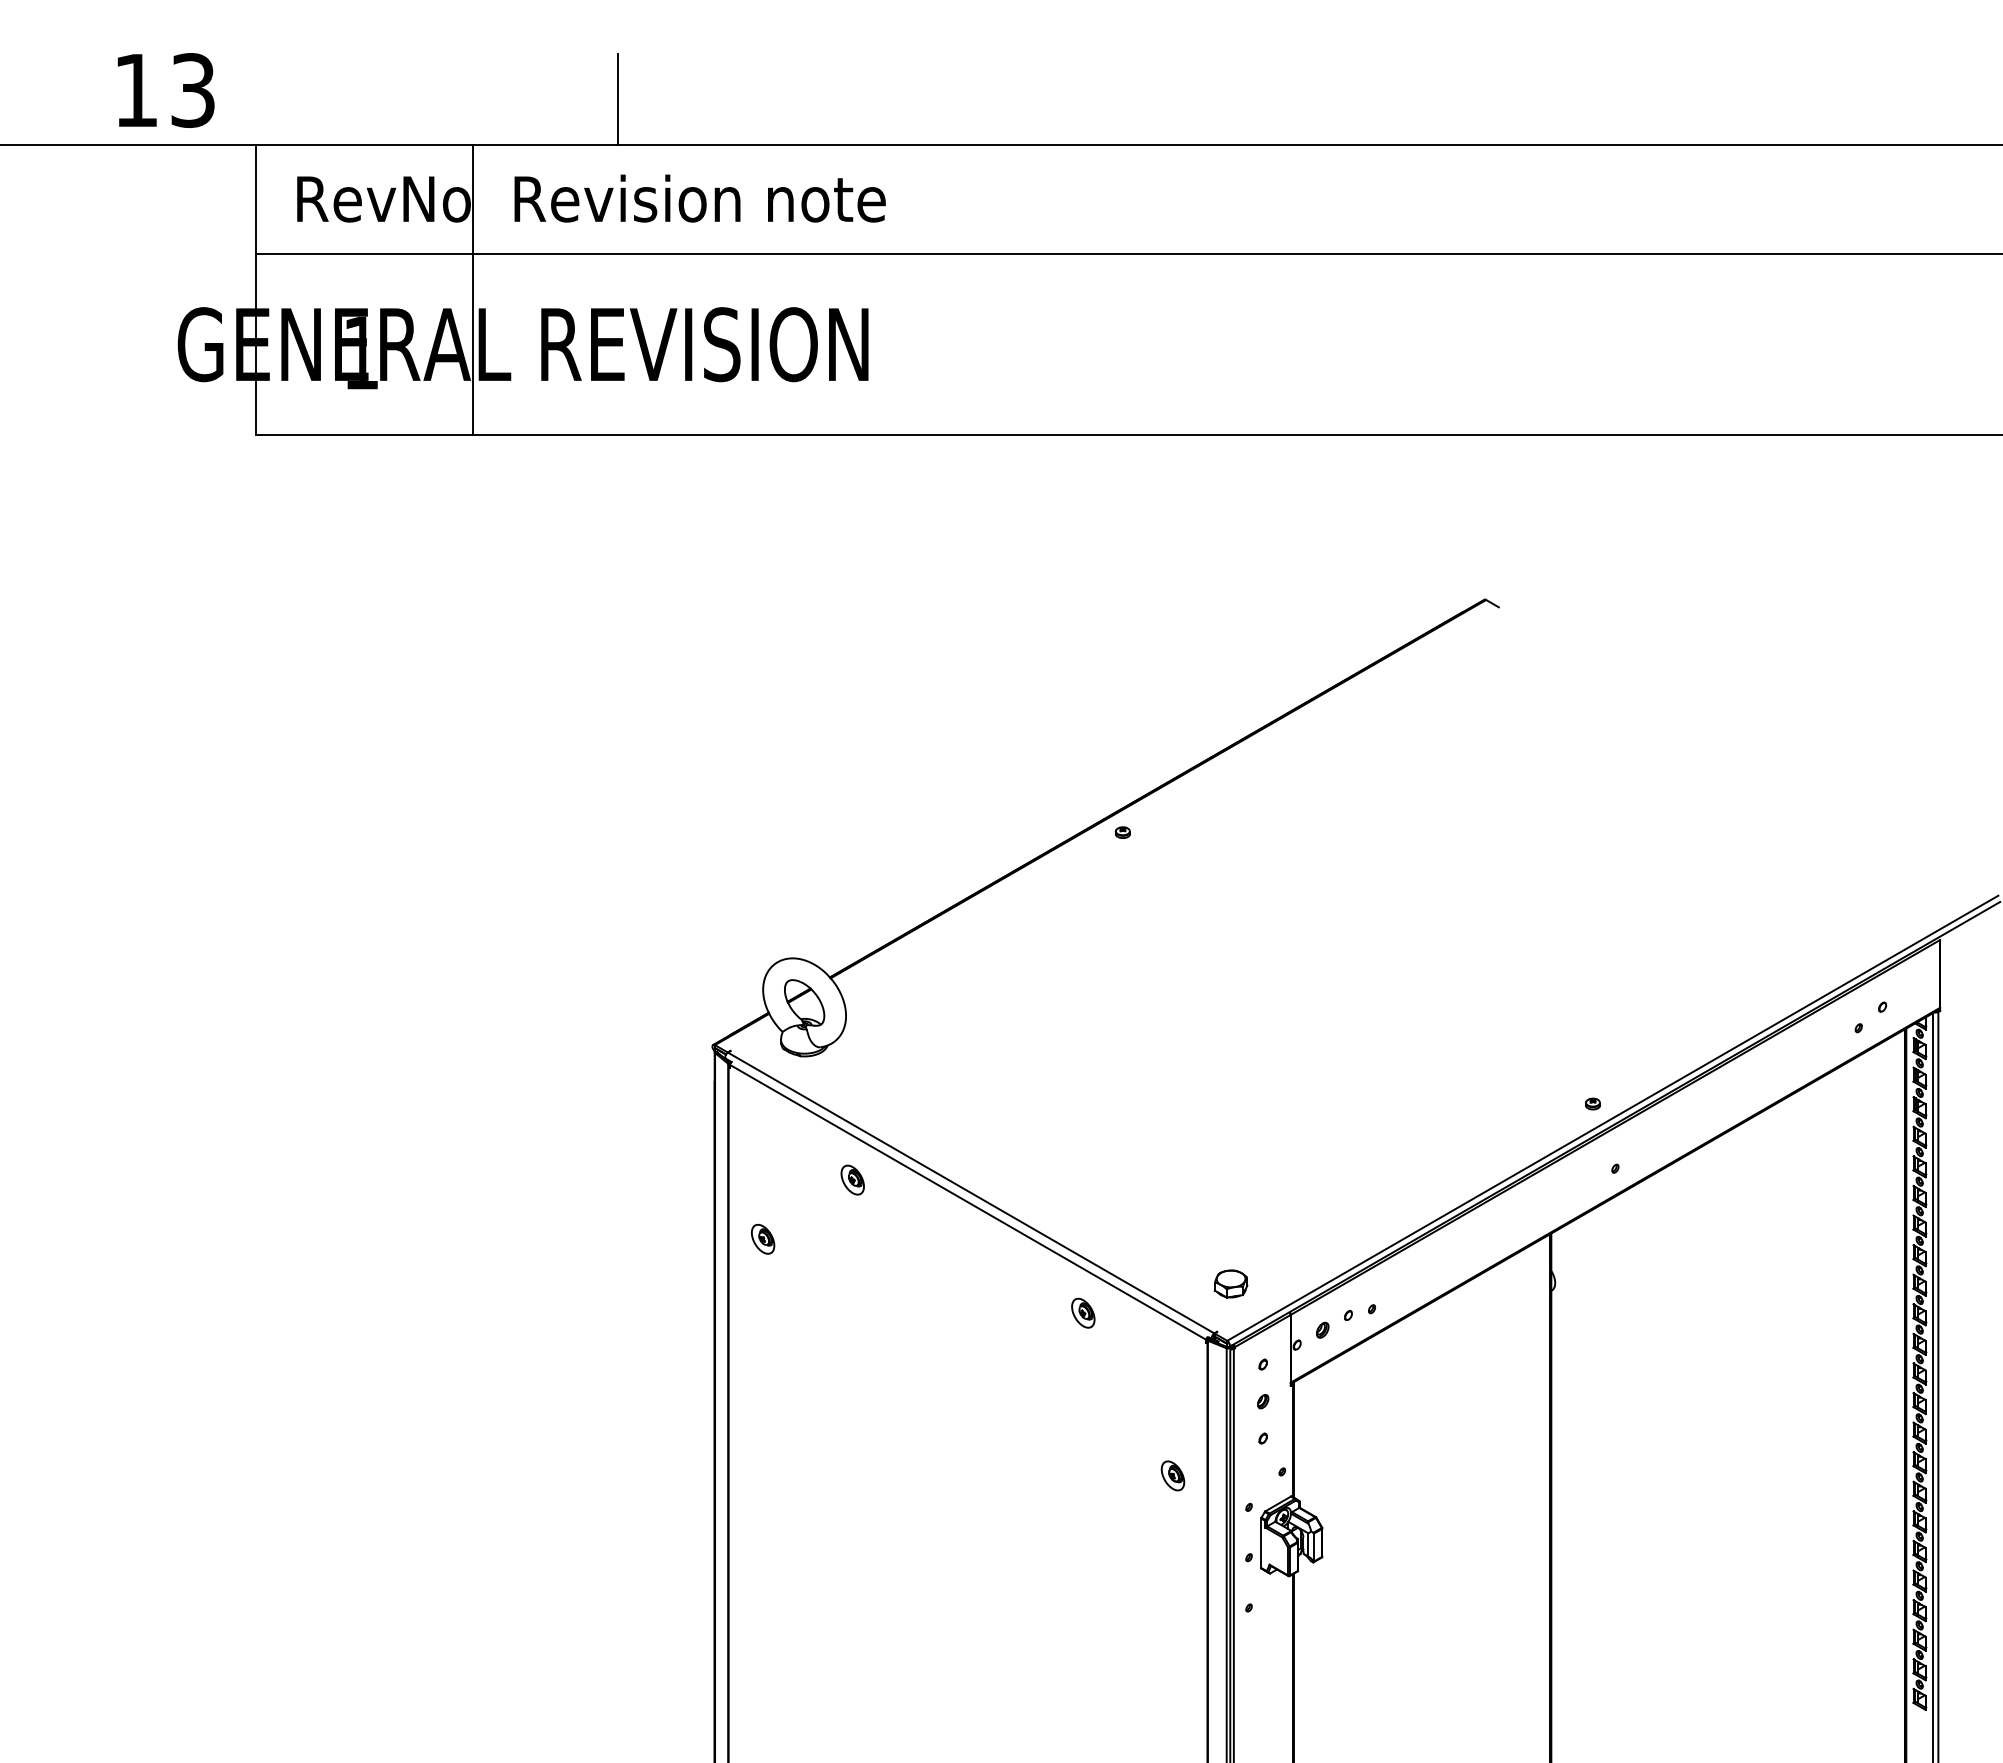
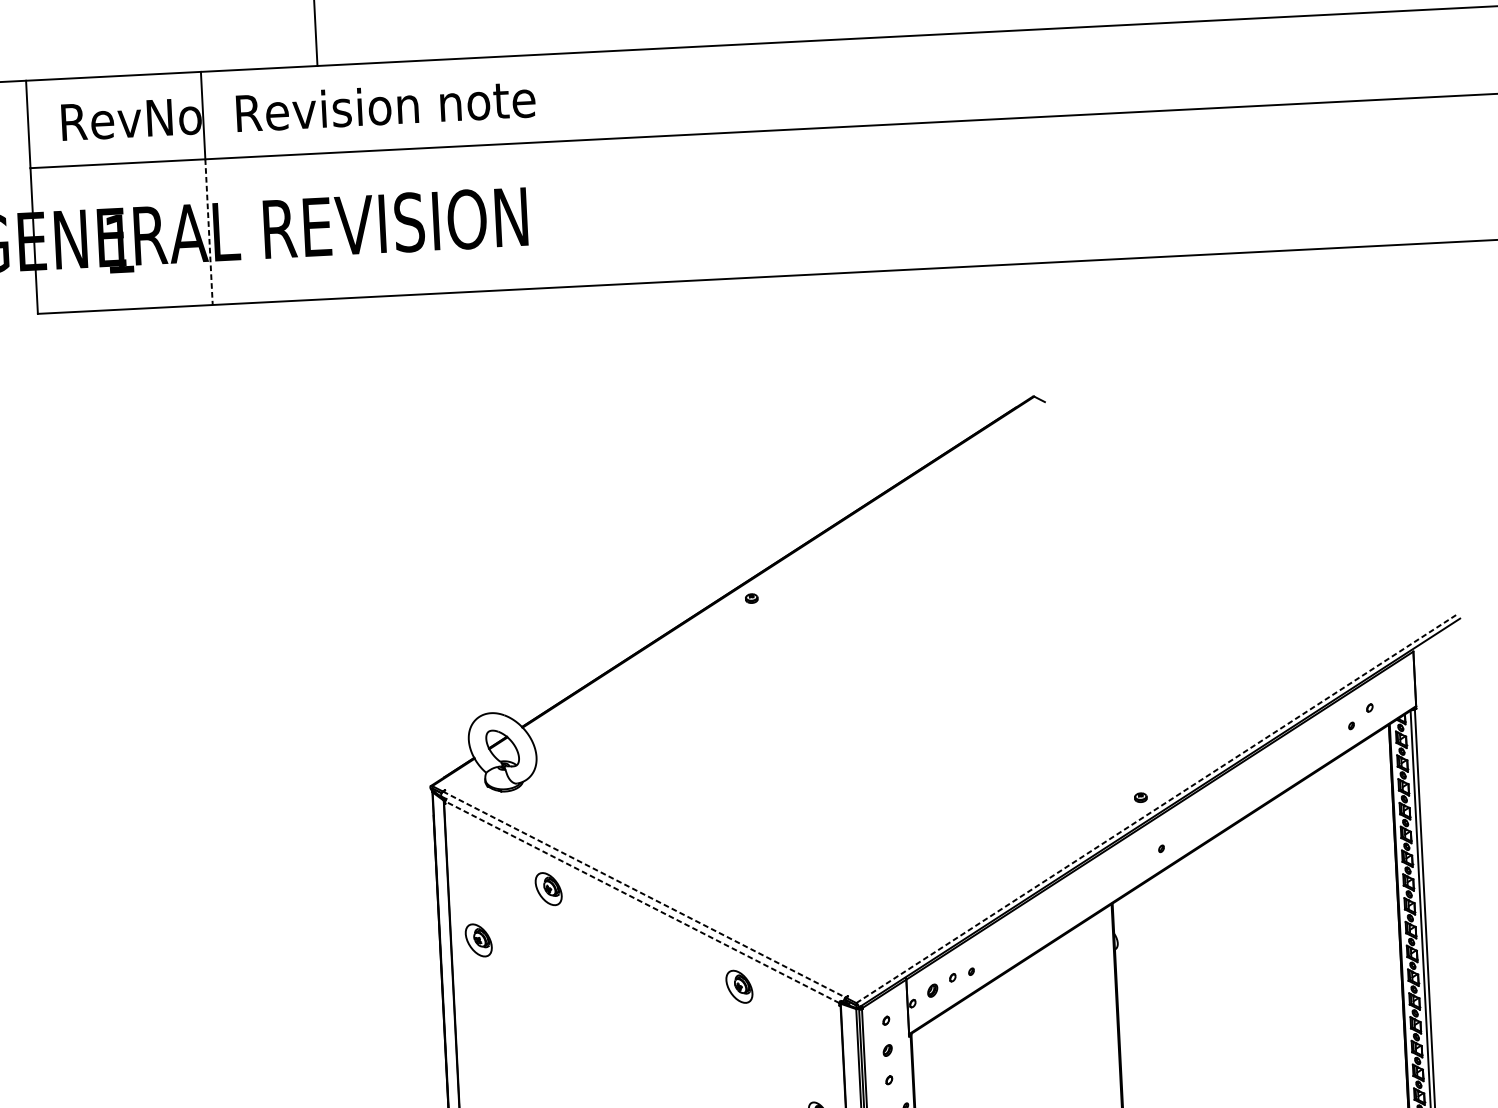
line: (472, 344) -> (208, 232), solid -> dashed
line: (1613, 1118) -> (1157, 808), solid -> dashed
part: (852, 1179) -> (548, 888), size x1.4
line: (971, 1192) -> (644, 894), solid -> dashed
line: (968, 1202) -> (642, 902), solid -> dashed
part: (763, 1238) -> (479, 939), size x1.4
part: (1231, 1283) -> (857, 956), removed
part: (1083, 1312) -> (739, 986), size x1.4

